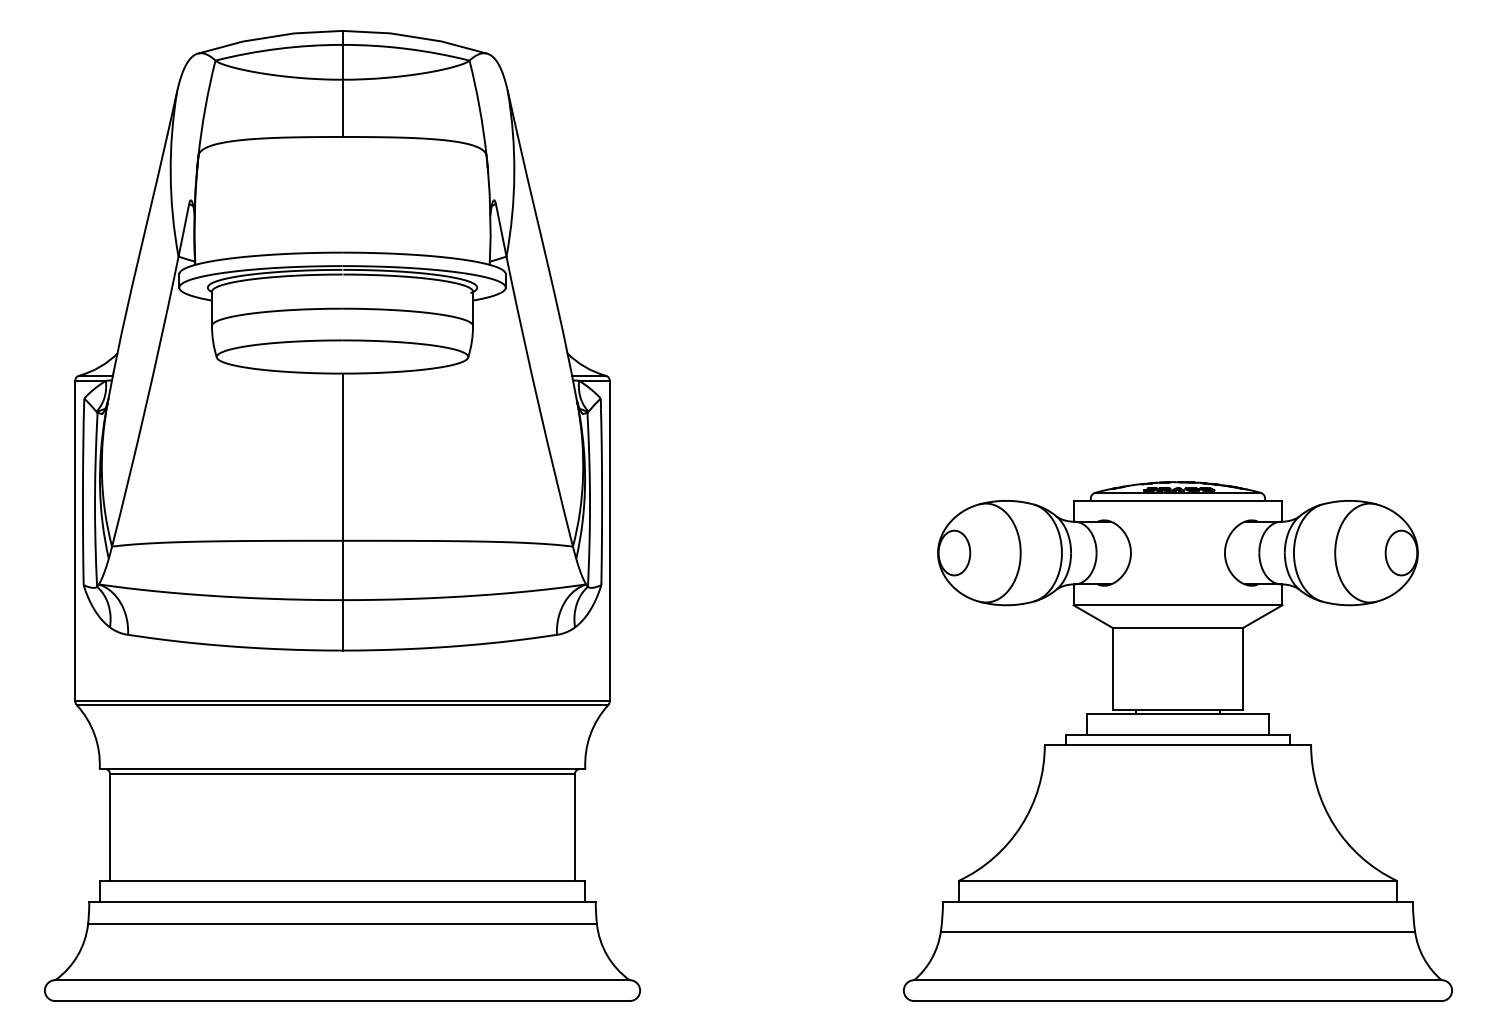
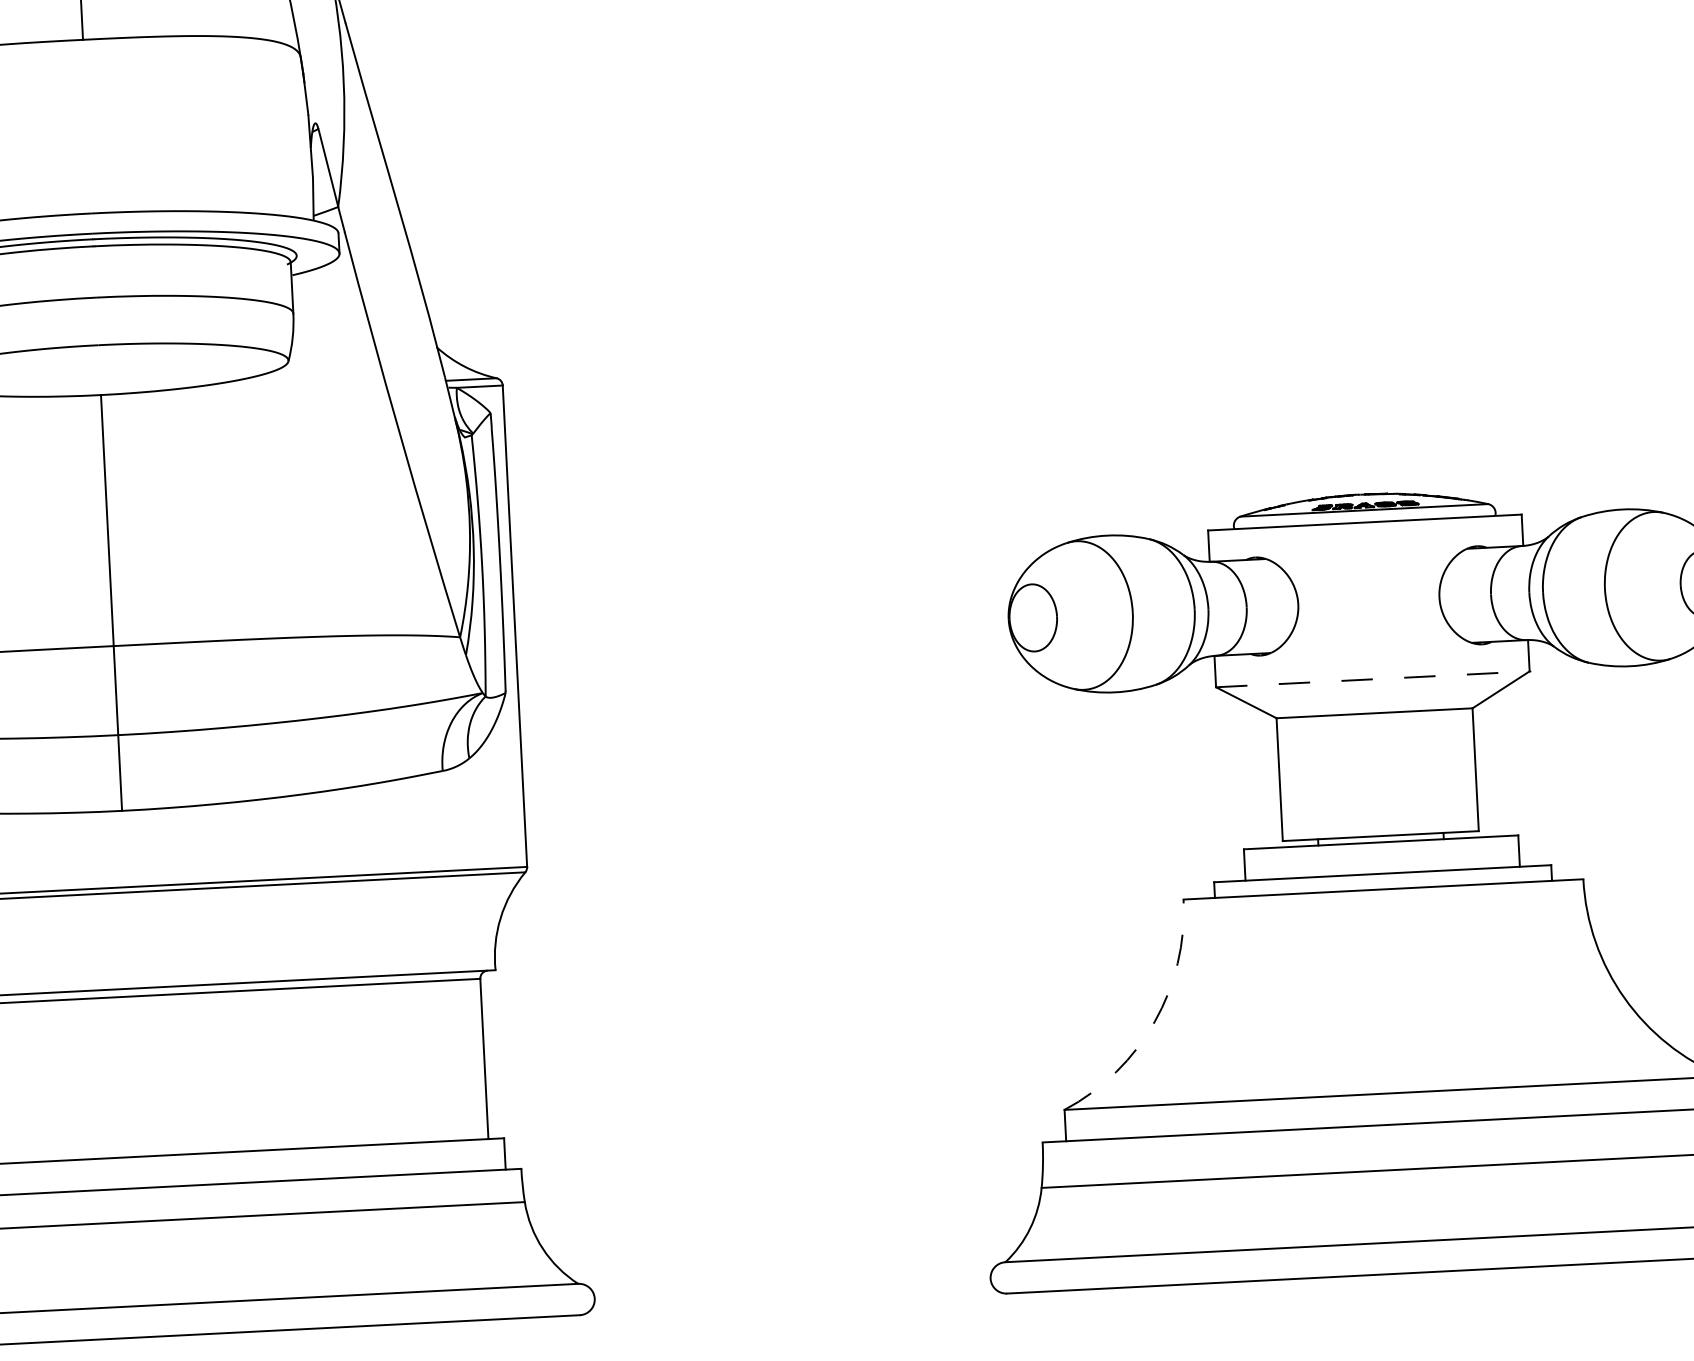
line: (1178, 605) -> (1373, 679), solid -> dashed
arc: (1021, 825) -> (1154, 1021), solid -> dashed

